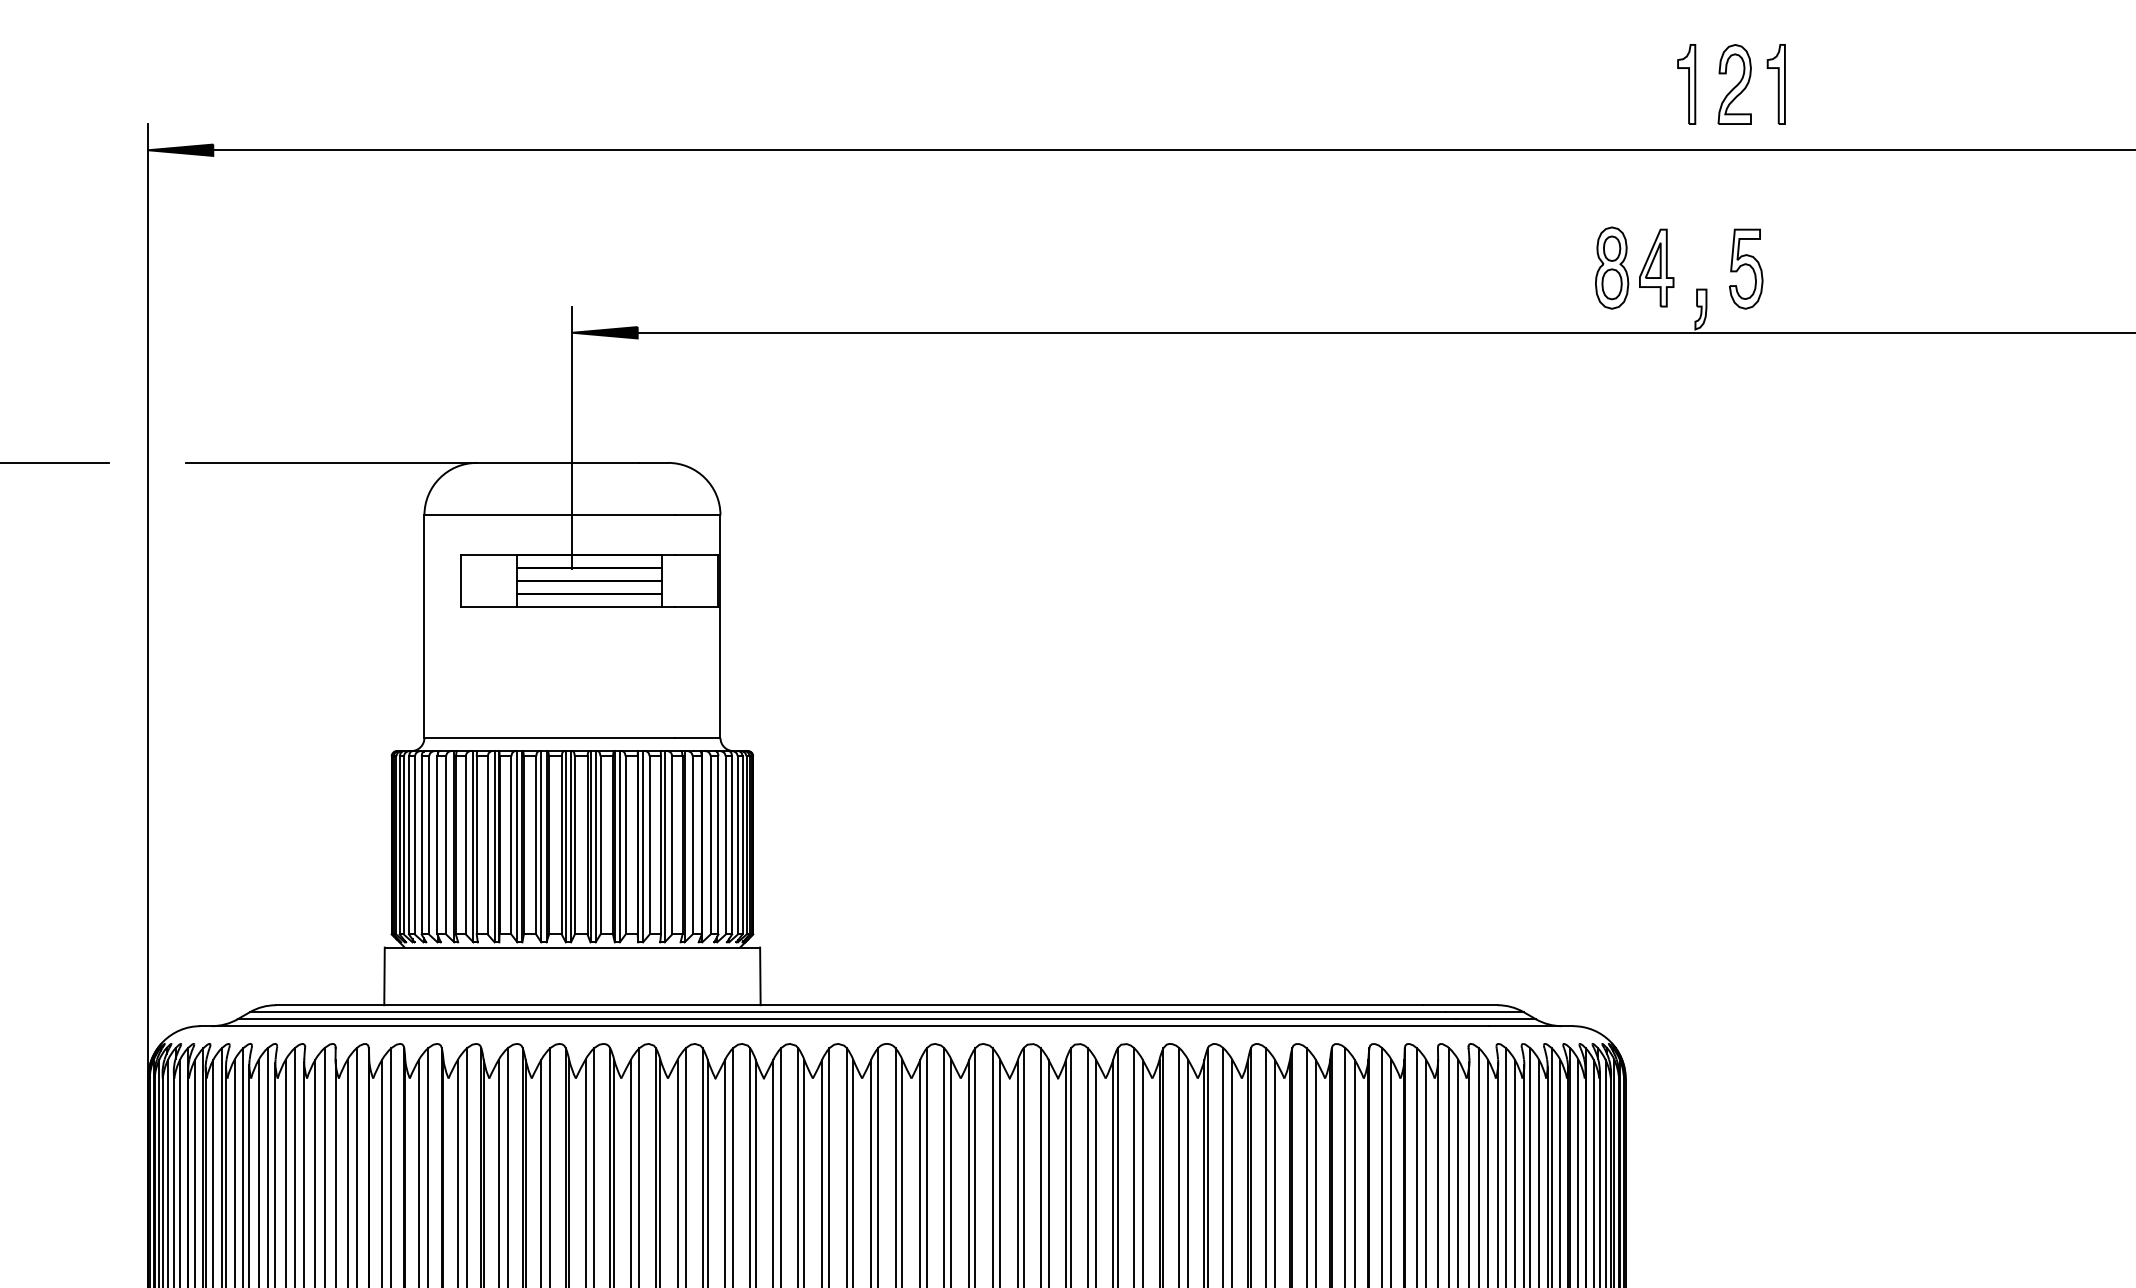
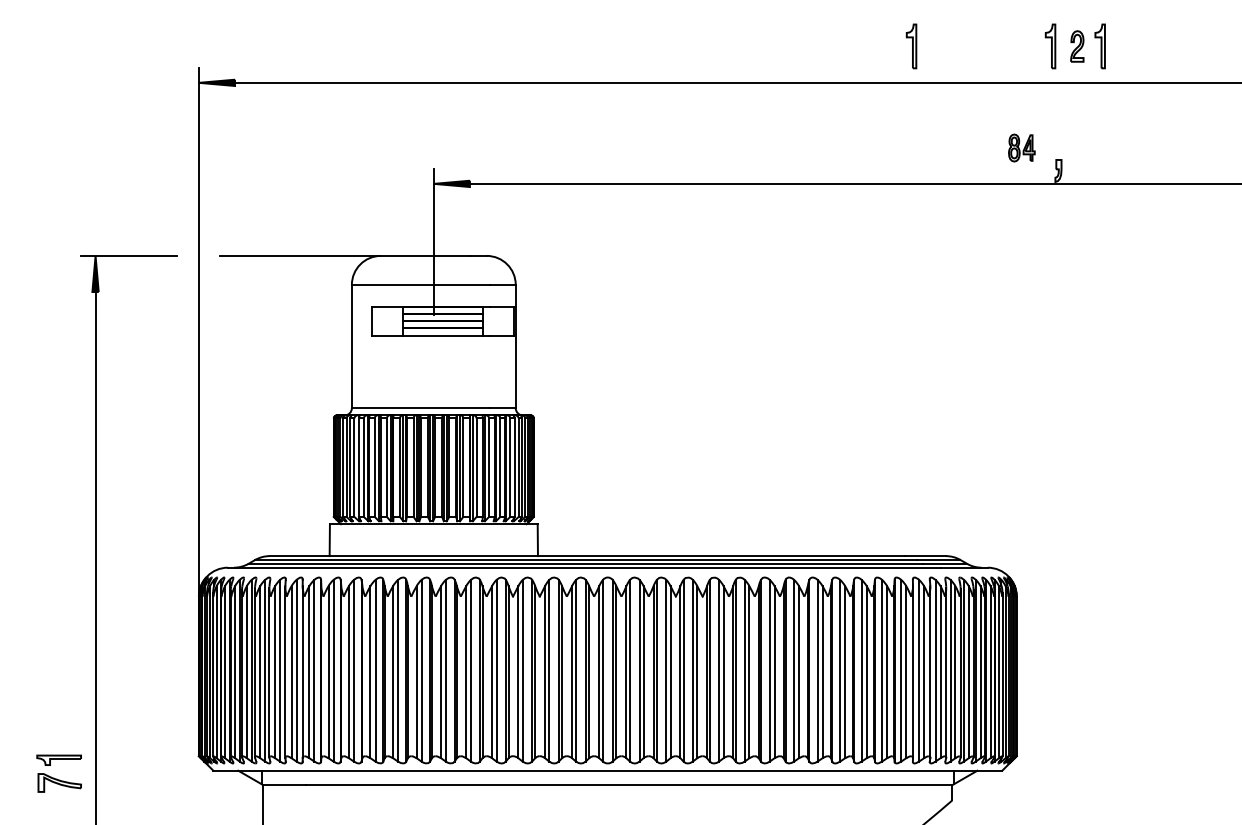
part: (1435, 84) -> (911, 46), added
part: (1735, 84) -> (1077, 46), size x0.7
part: (1634, 267) -> (1021, 147), size x0.6
part: (1746, 268) -> (1083, 148), removed

